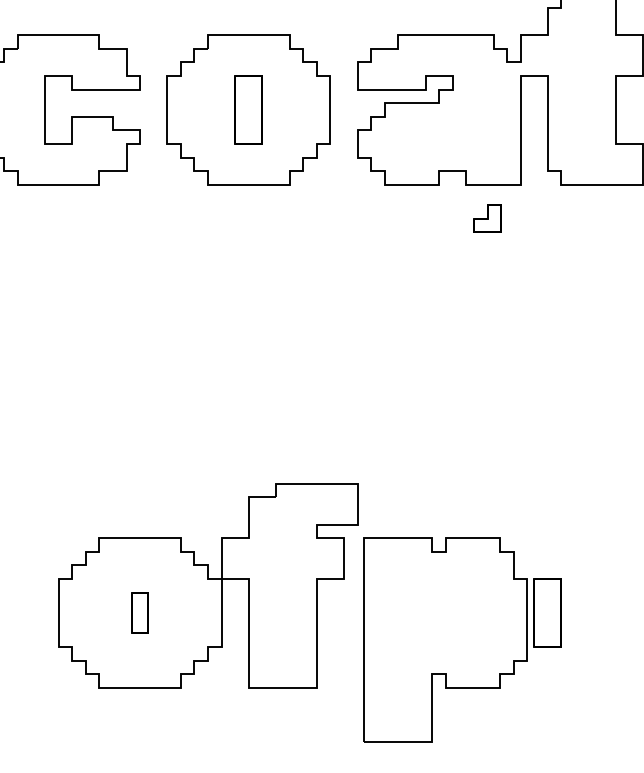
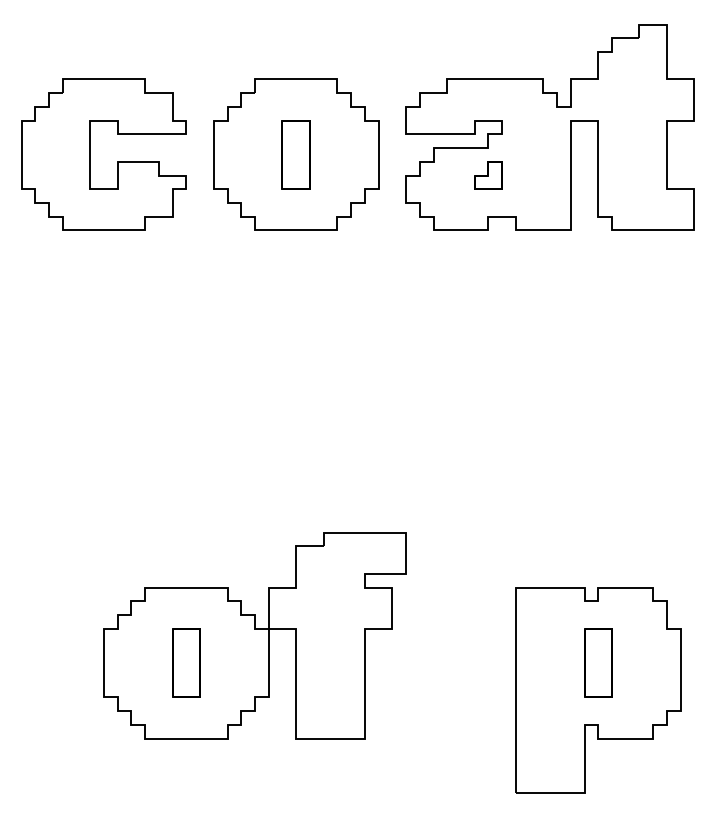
part: (487, 218) -> (488, 175), moved
part: (140, 612) -> (186, 662), size x1.67
part: (446, 640) -> (598, 690), moved

